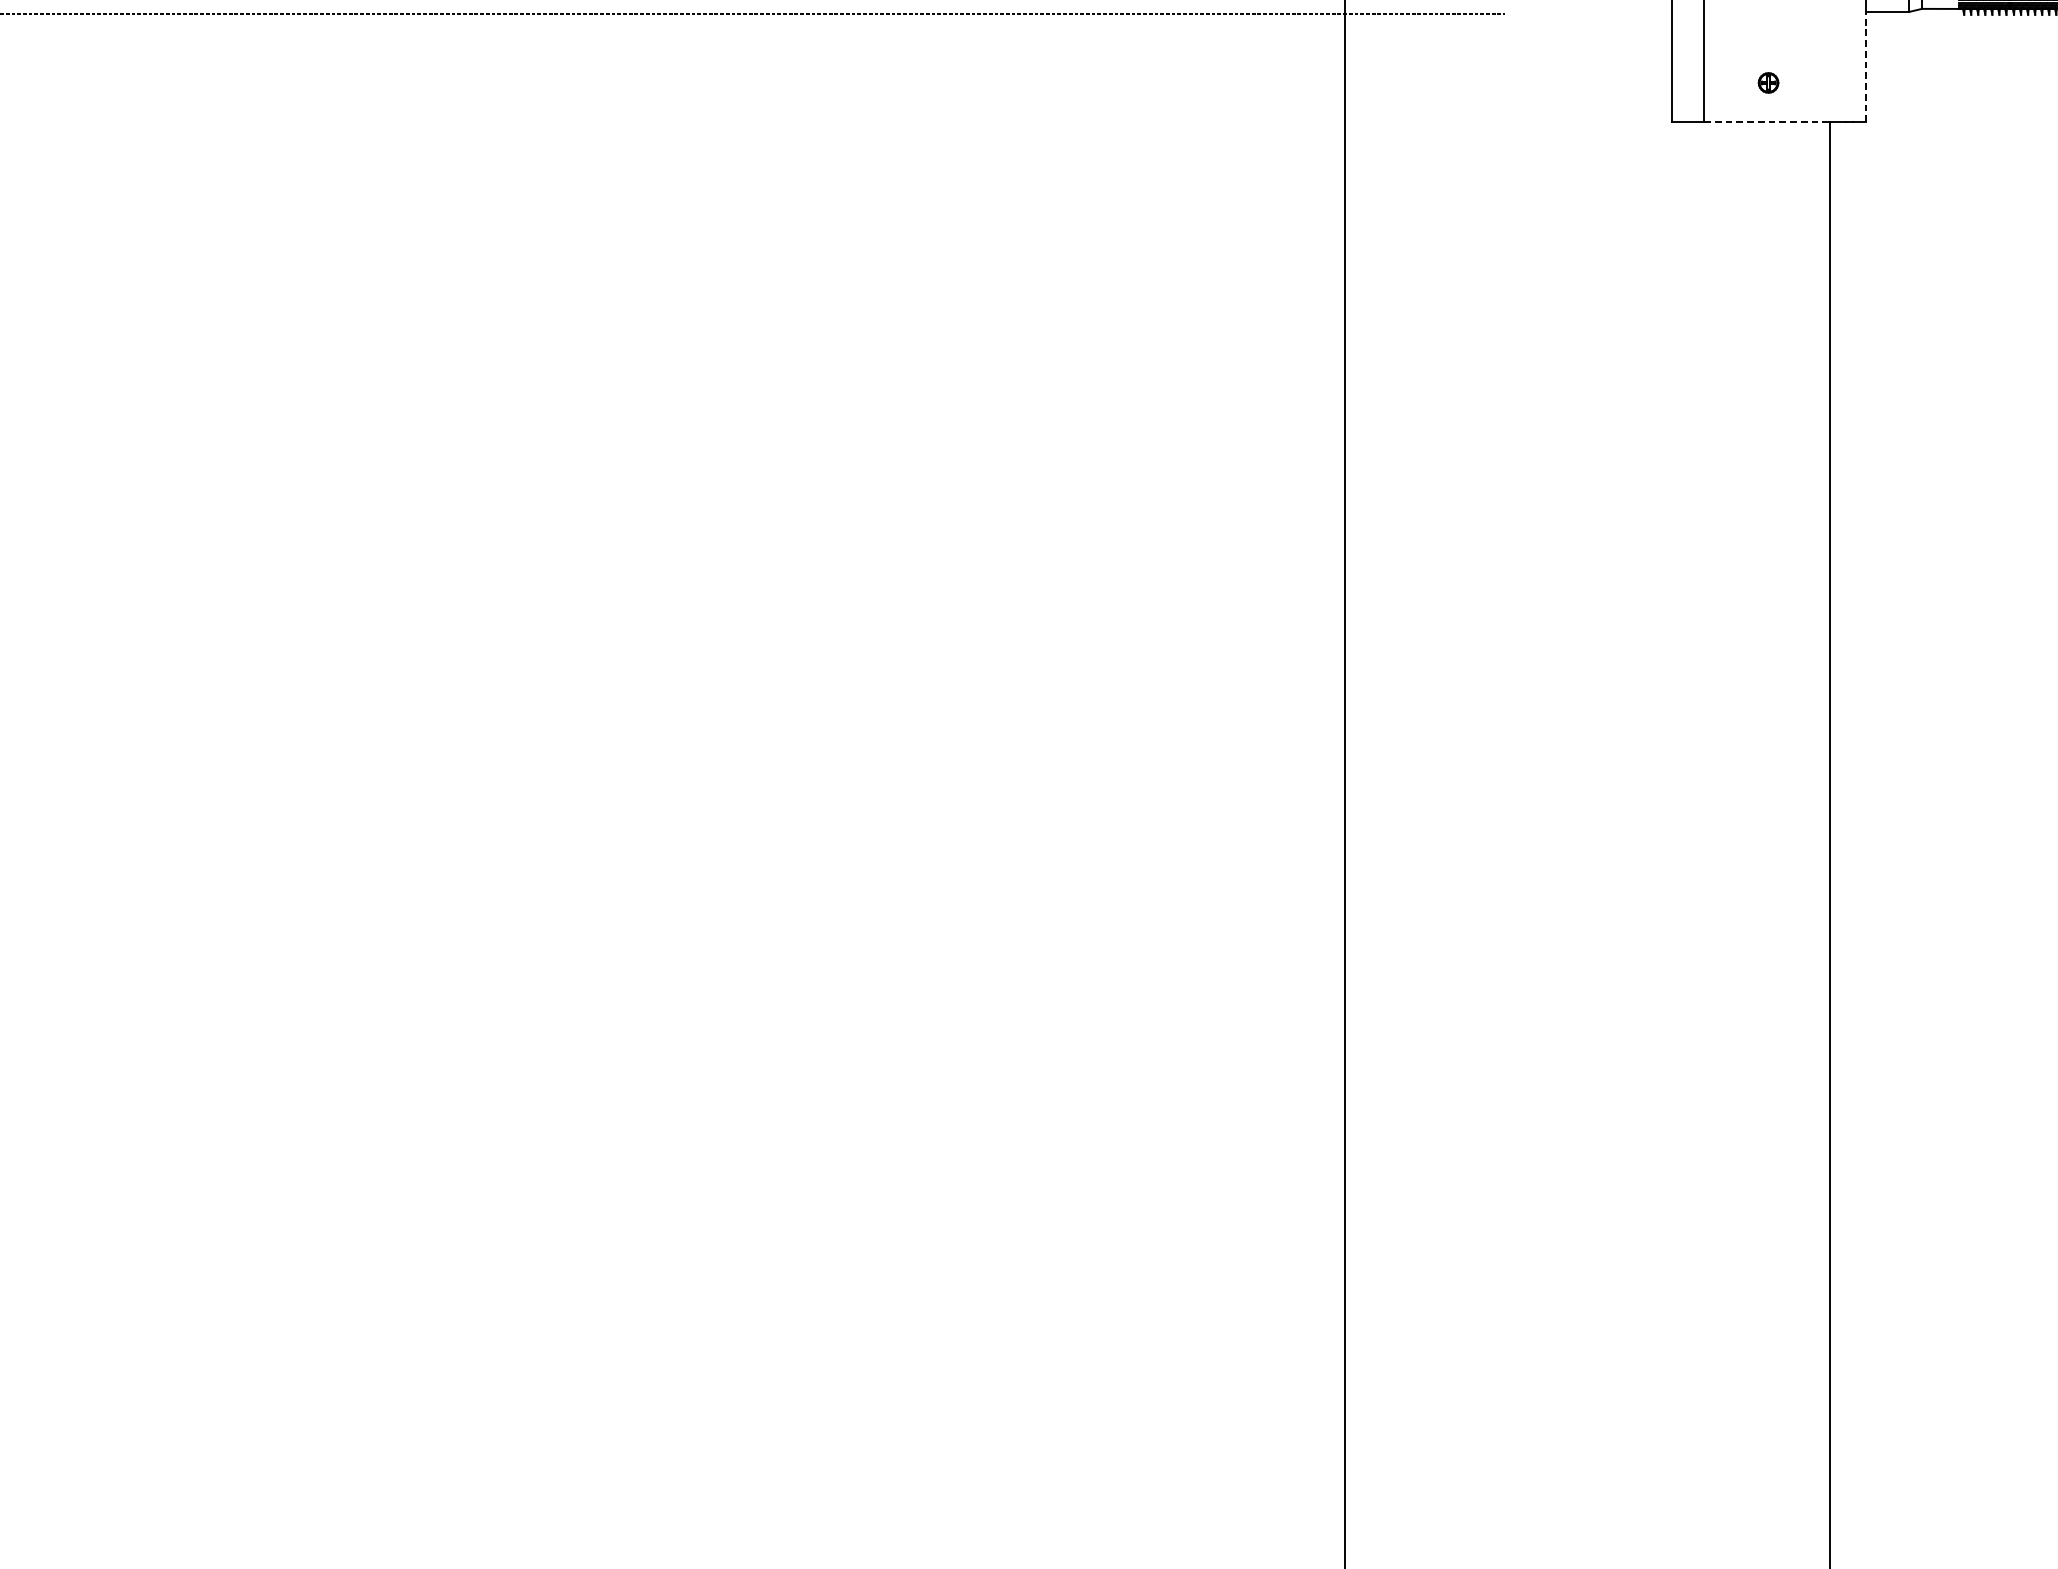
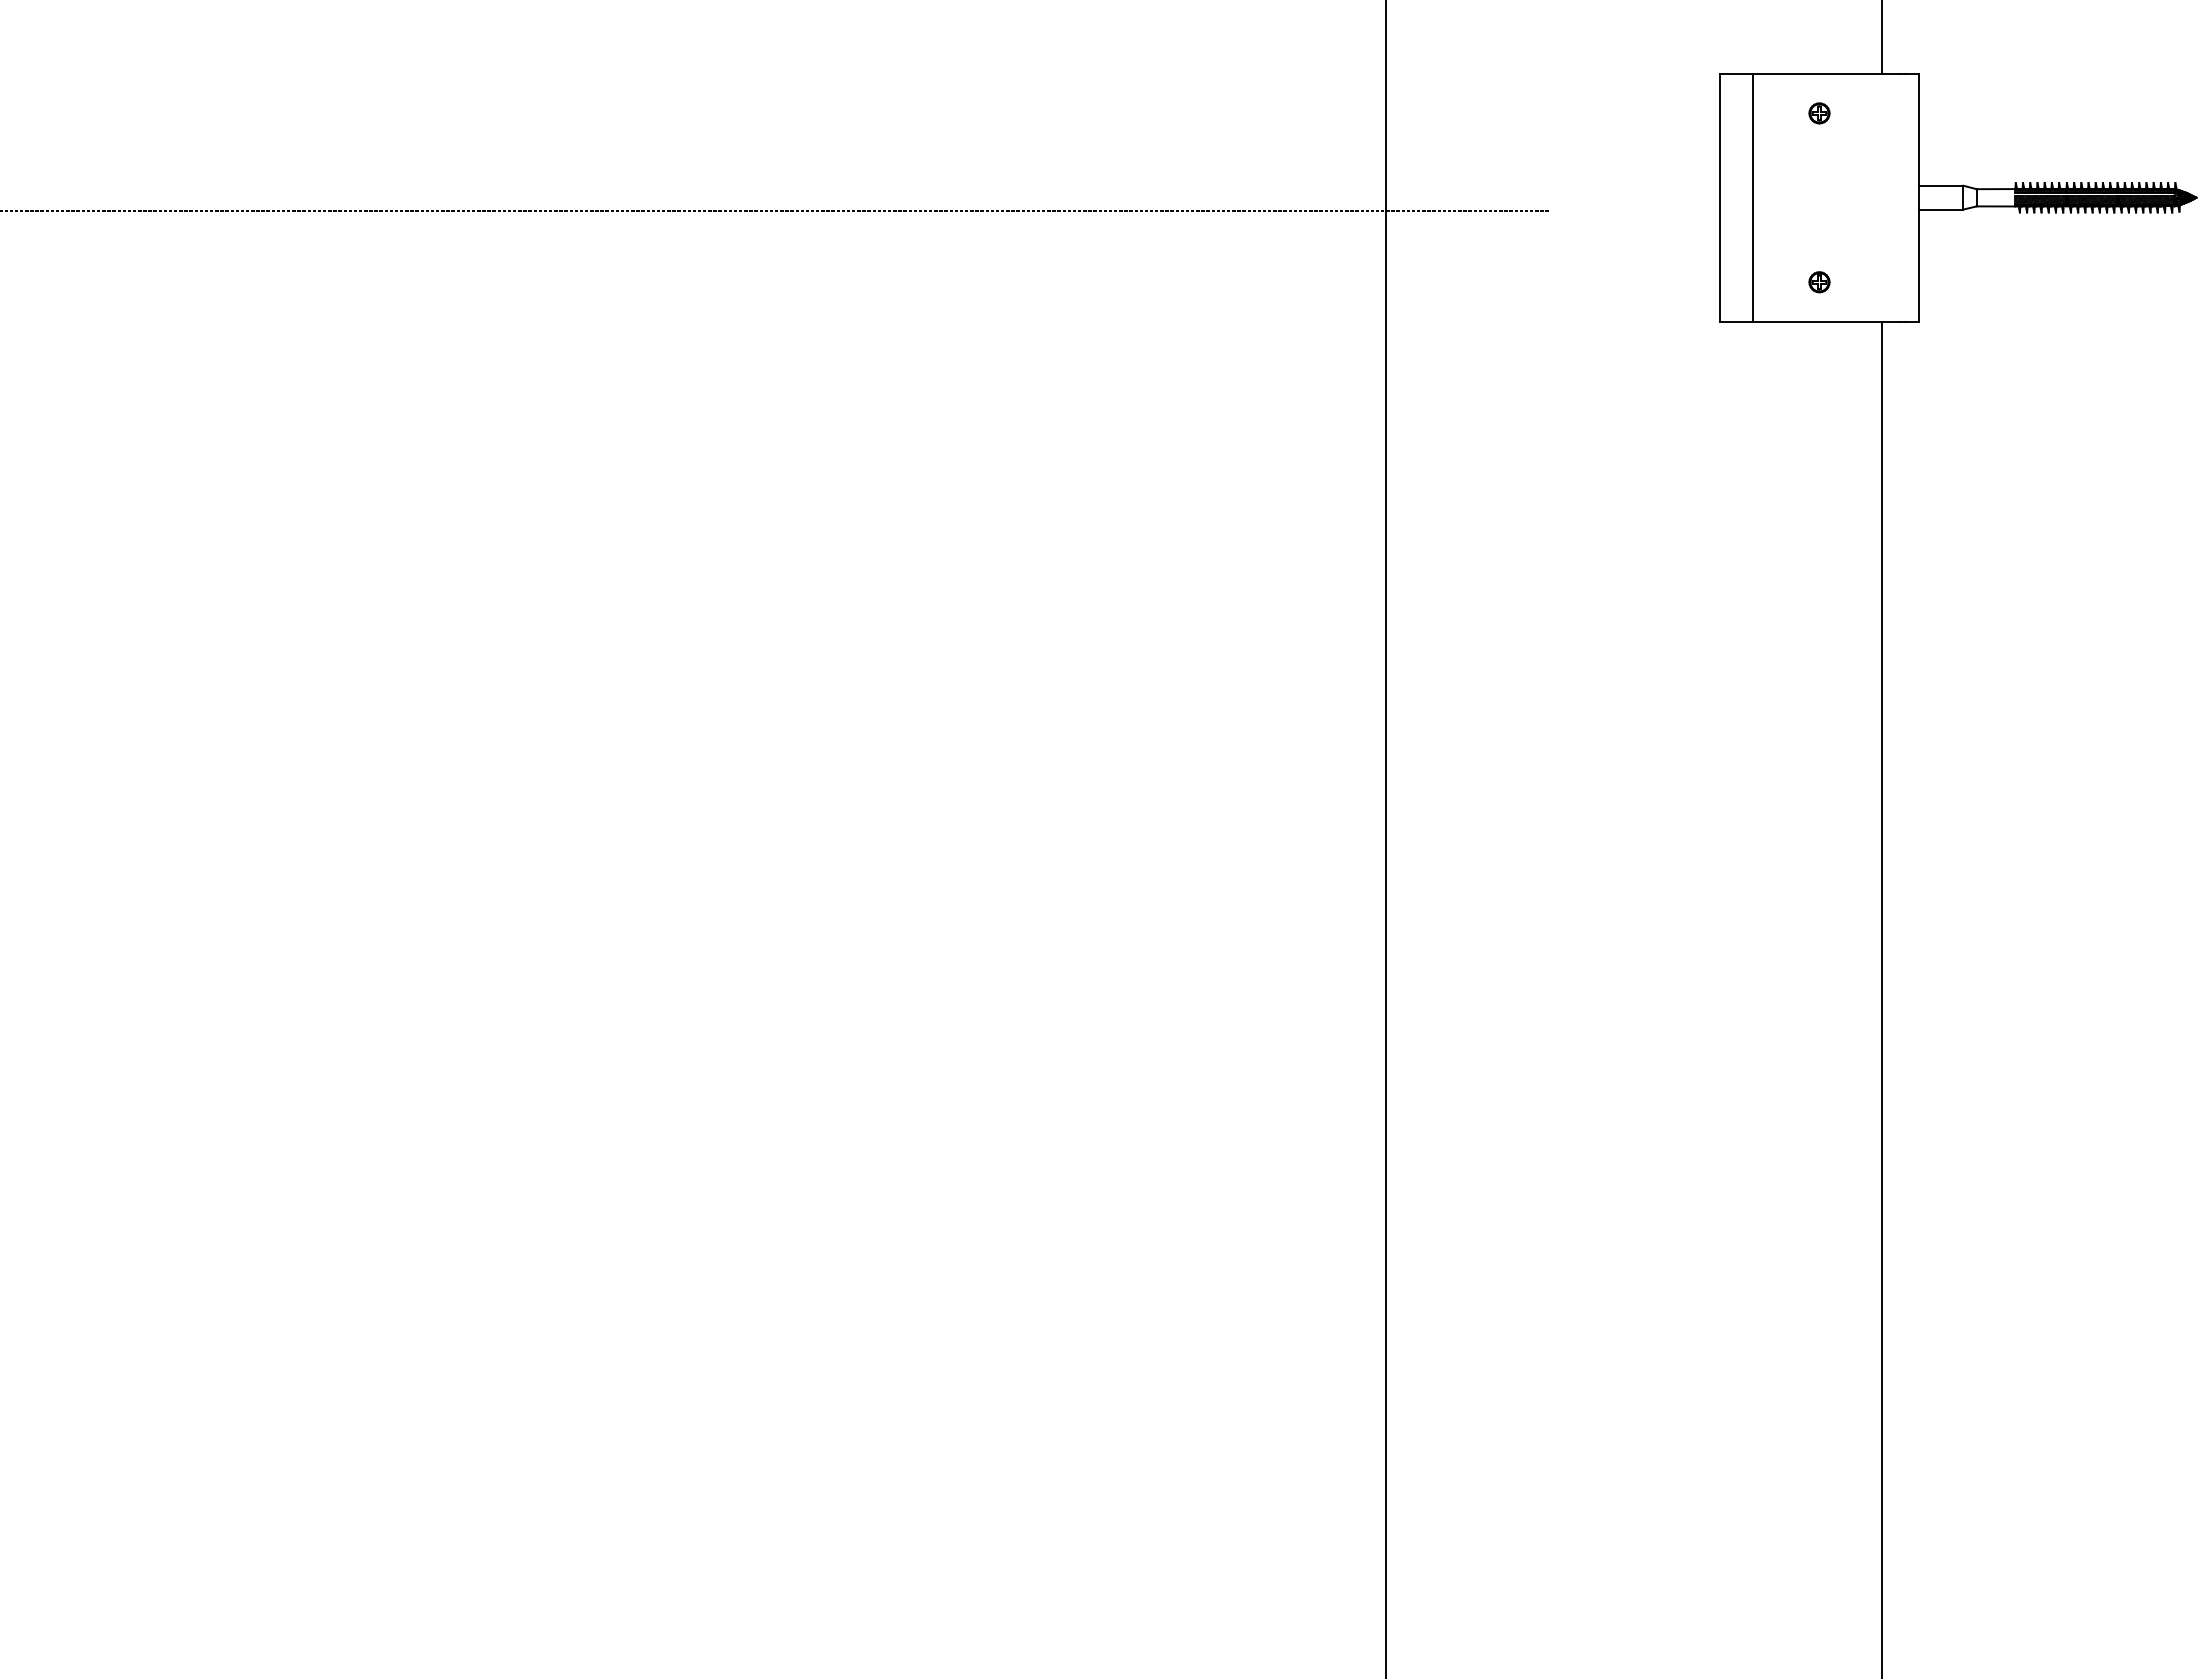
line: (1866, 66) -> (1919, 265), dashed -> solid
line: (1767, 122) -> (1818, 322), dashed -> solid

